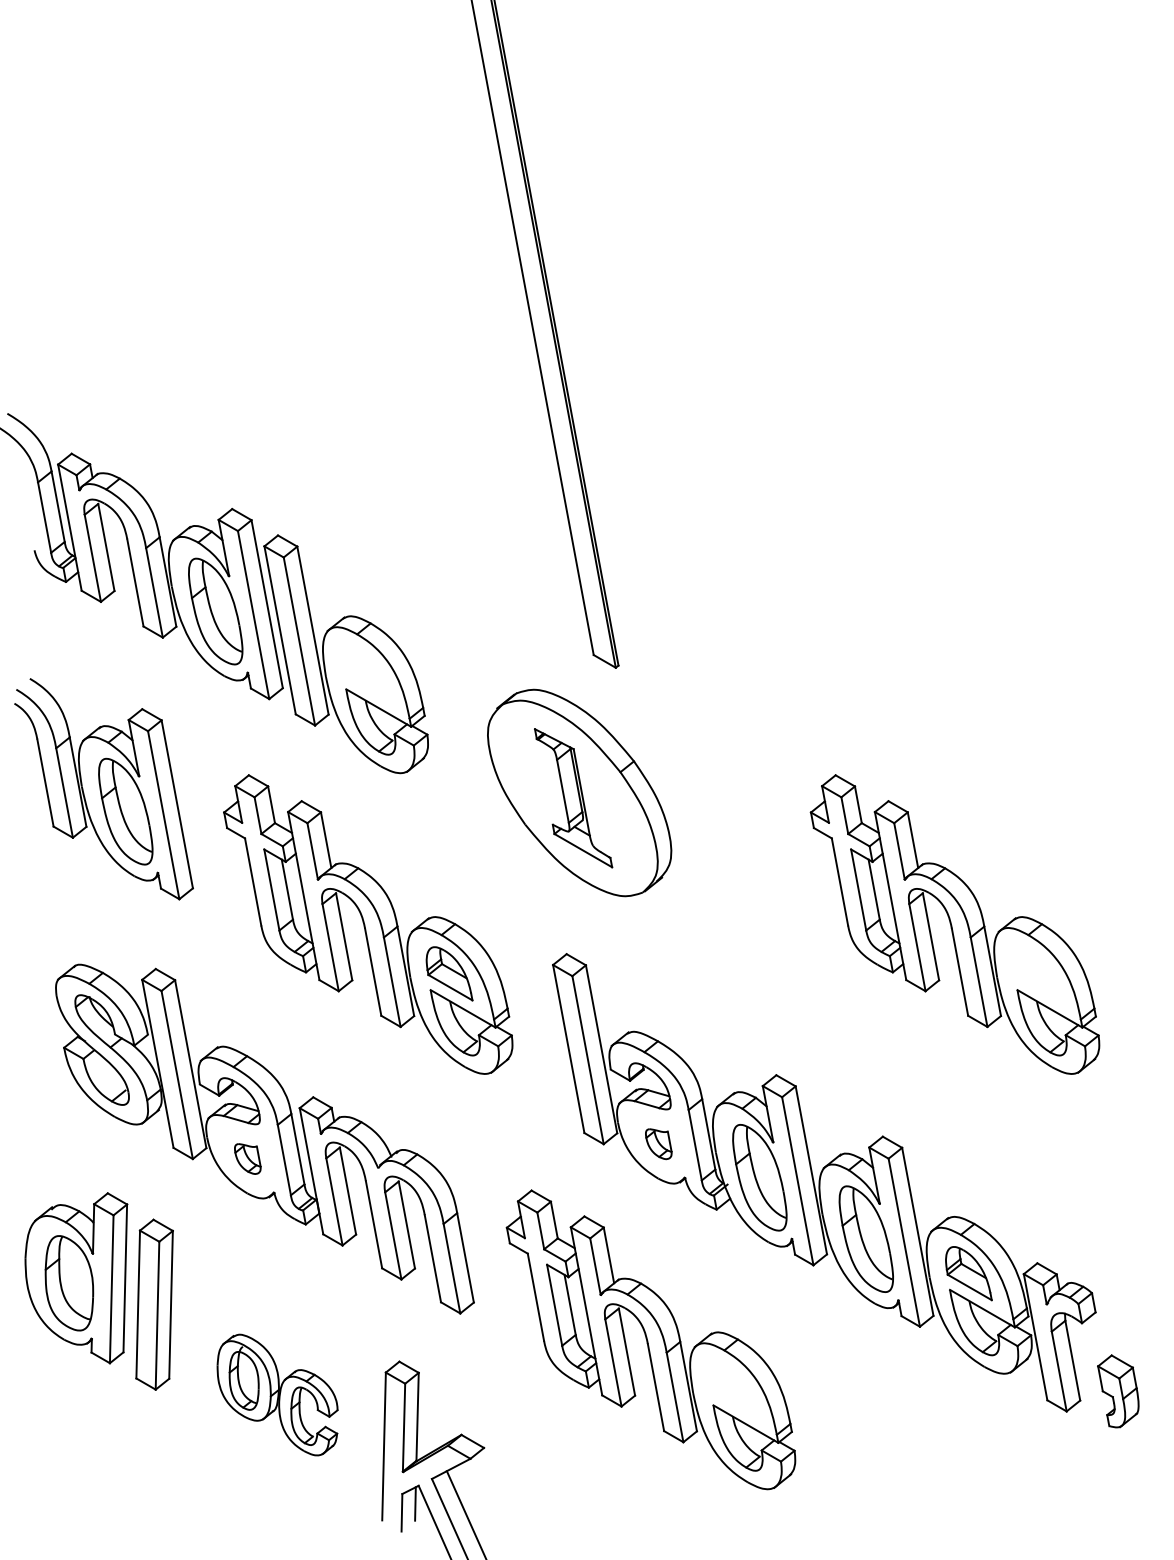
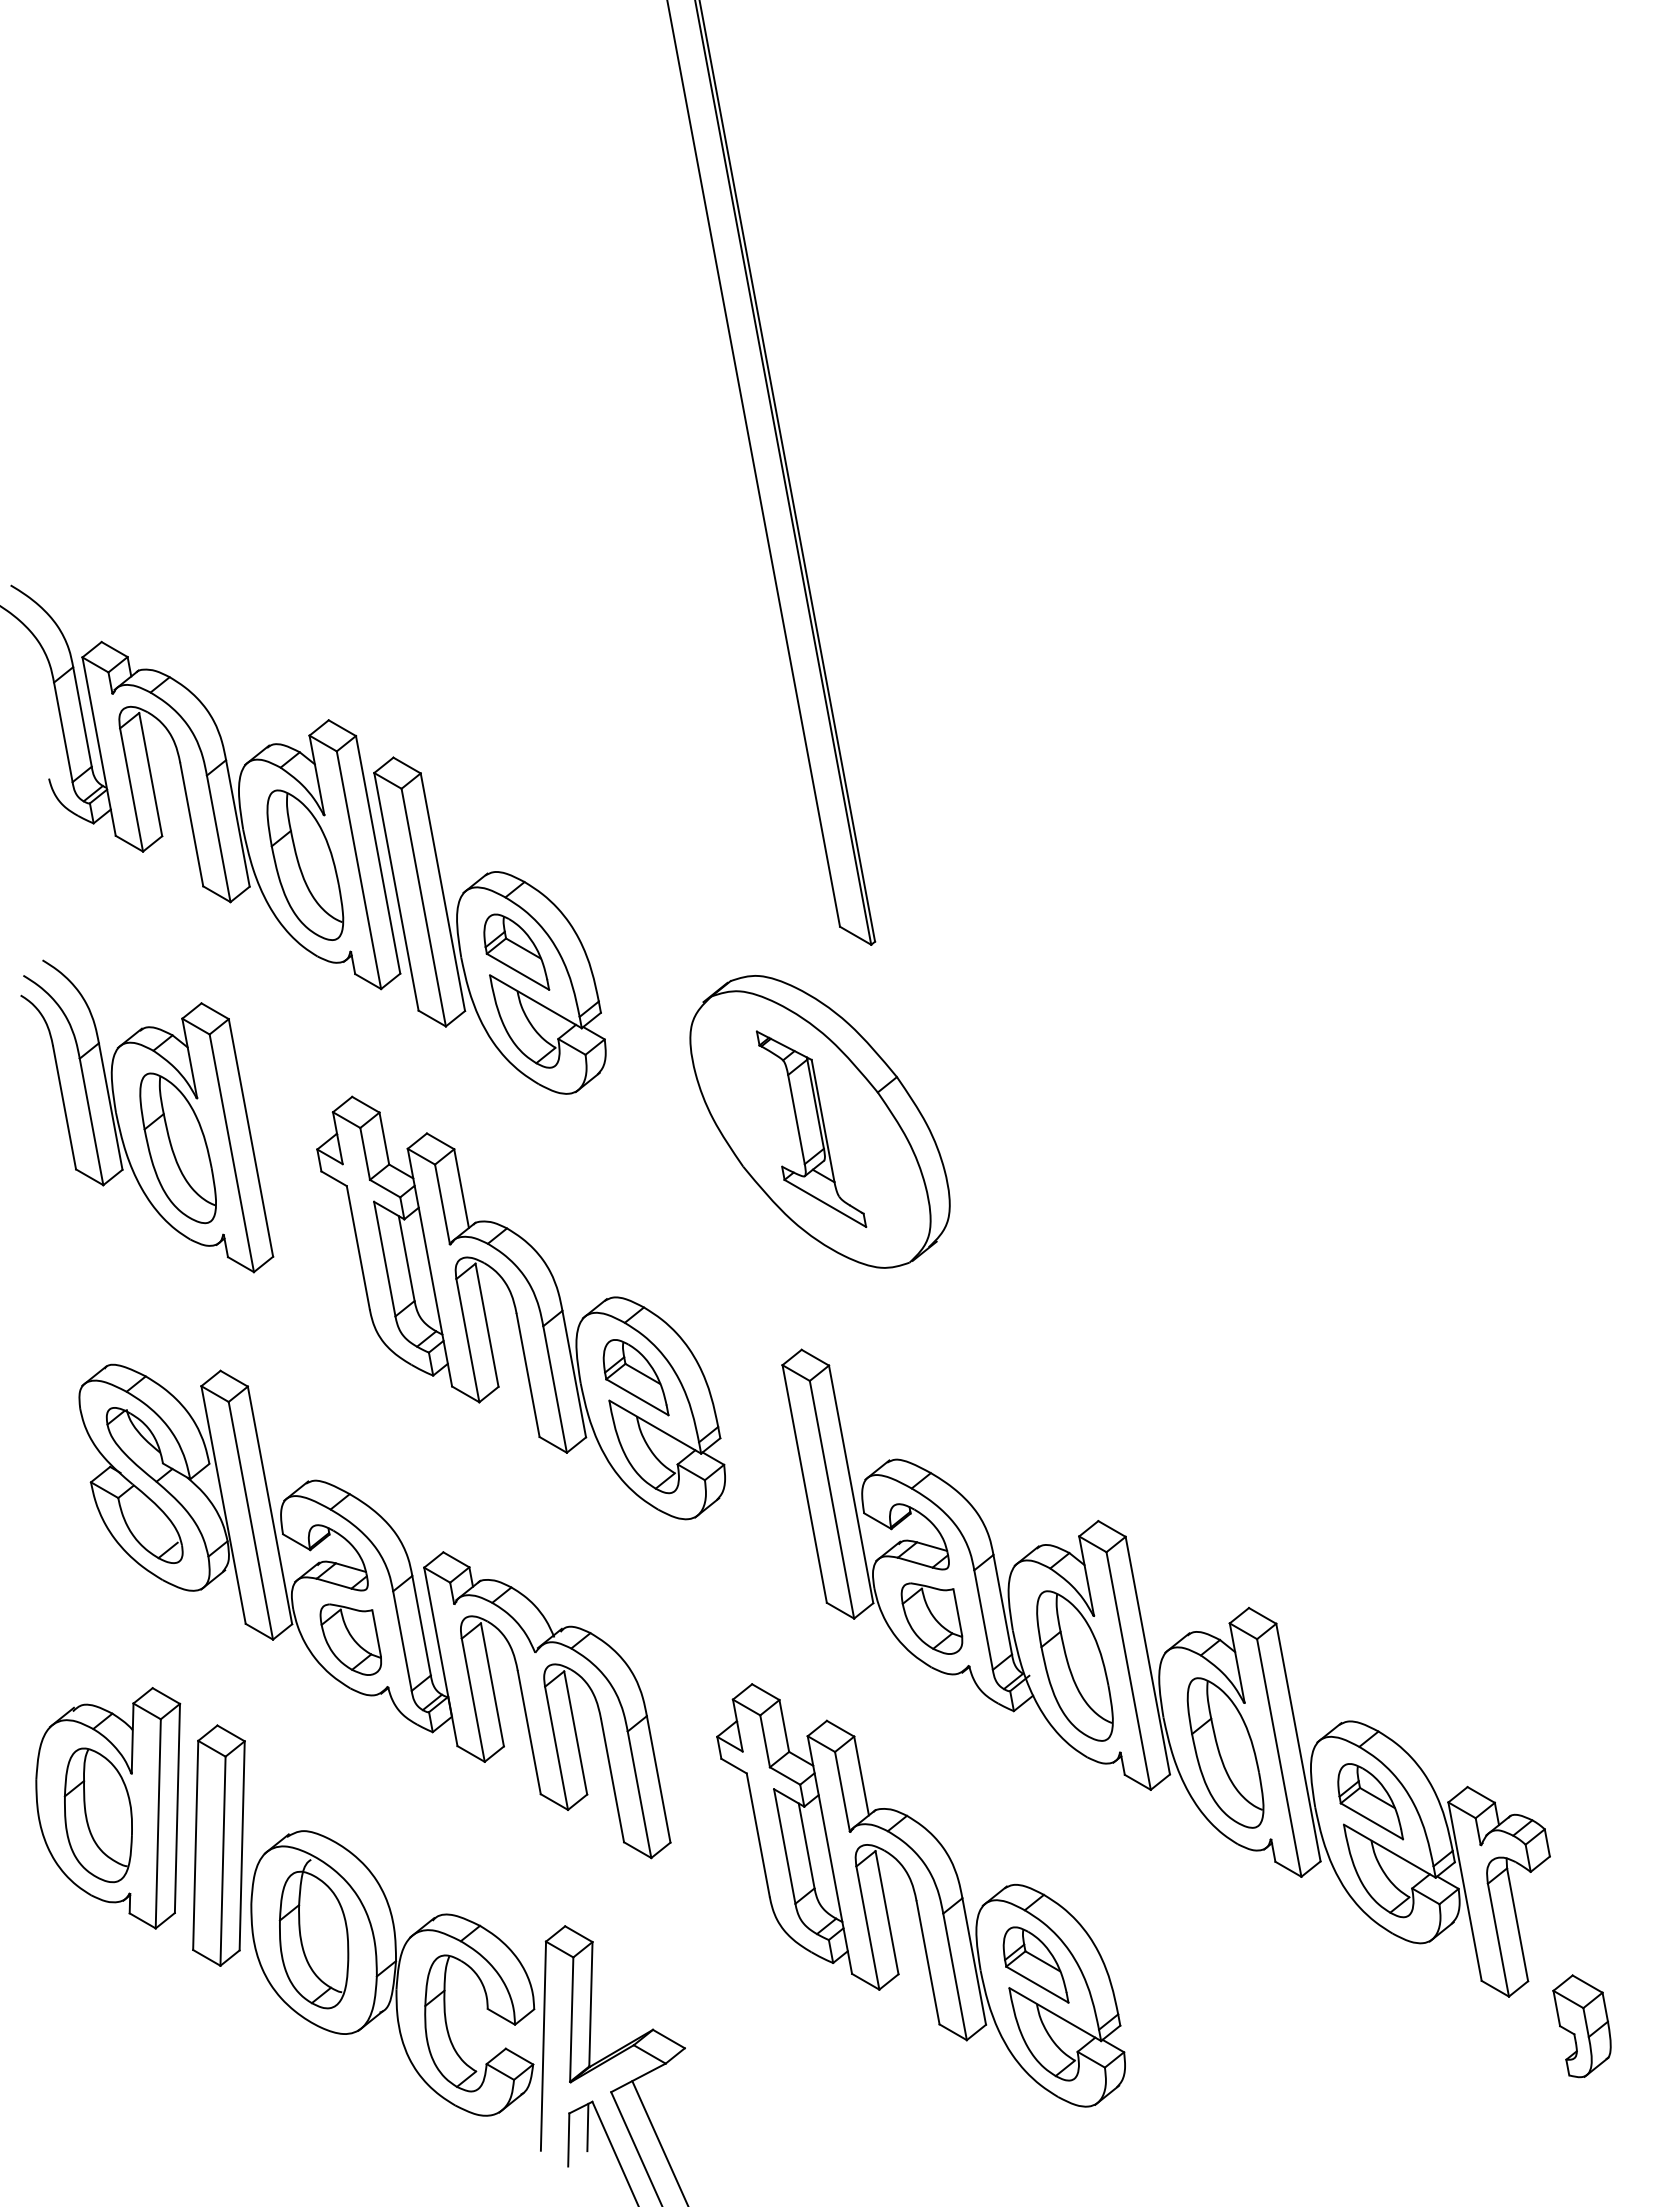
part: (365, 672) -> (516, 951), added
part: (954, 924) -> (1350, 1307), removed
part: (658, 1144) -> (931, 1618), size x1.67
part: (247, 1158) -> (350, 1639), size x1.67
part: (731, 1388) -> (1035, 1964), added
part: (1117, 1391) -> (1581, 2026), moved
part: (277, 1395) -> (392, 1973), size x1.67

